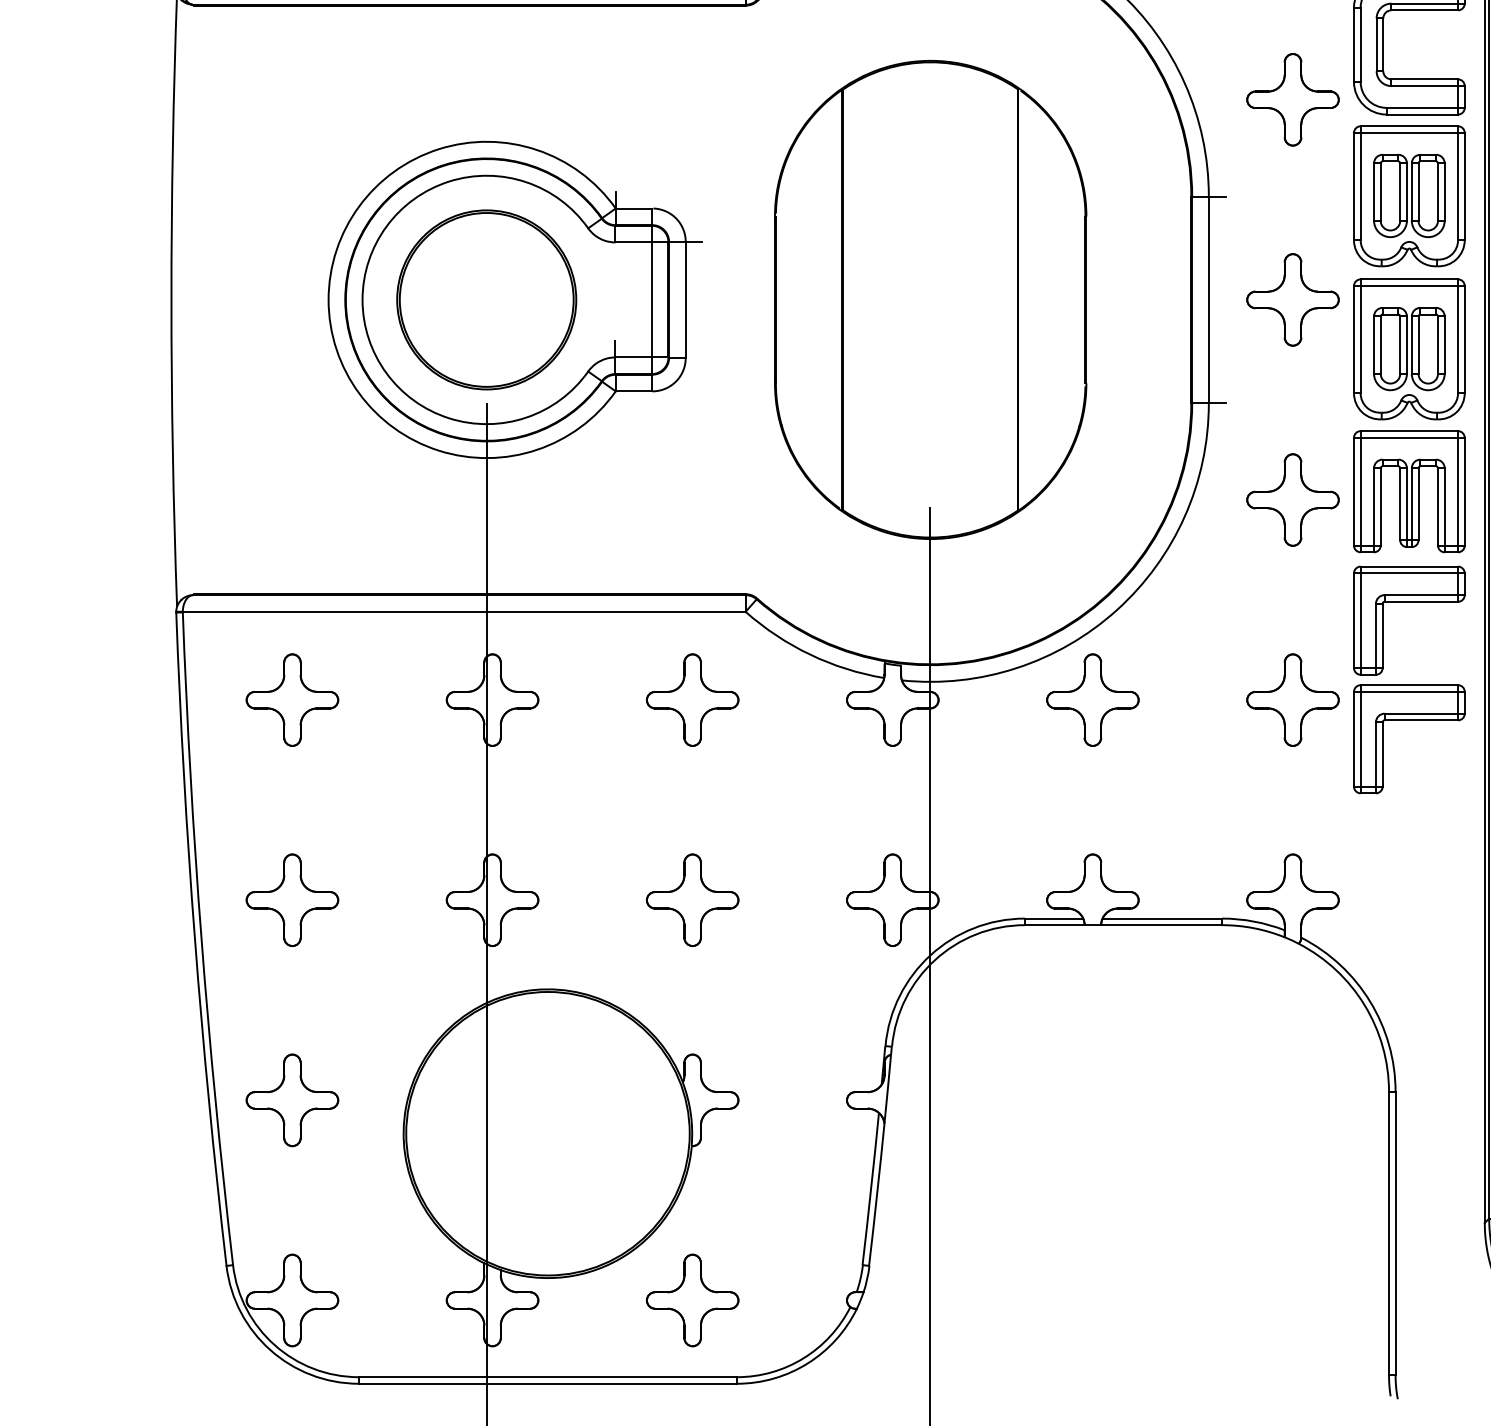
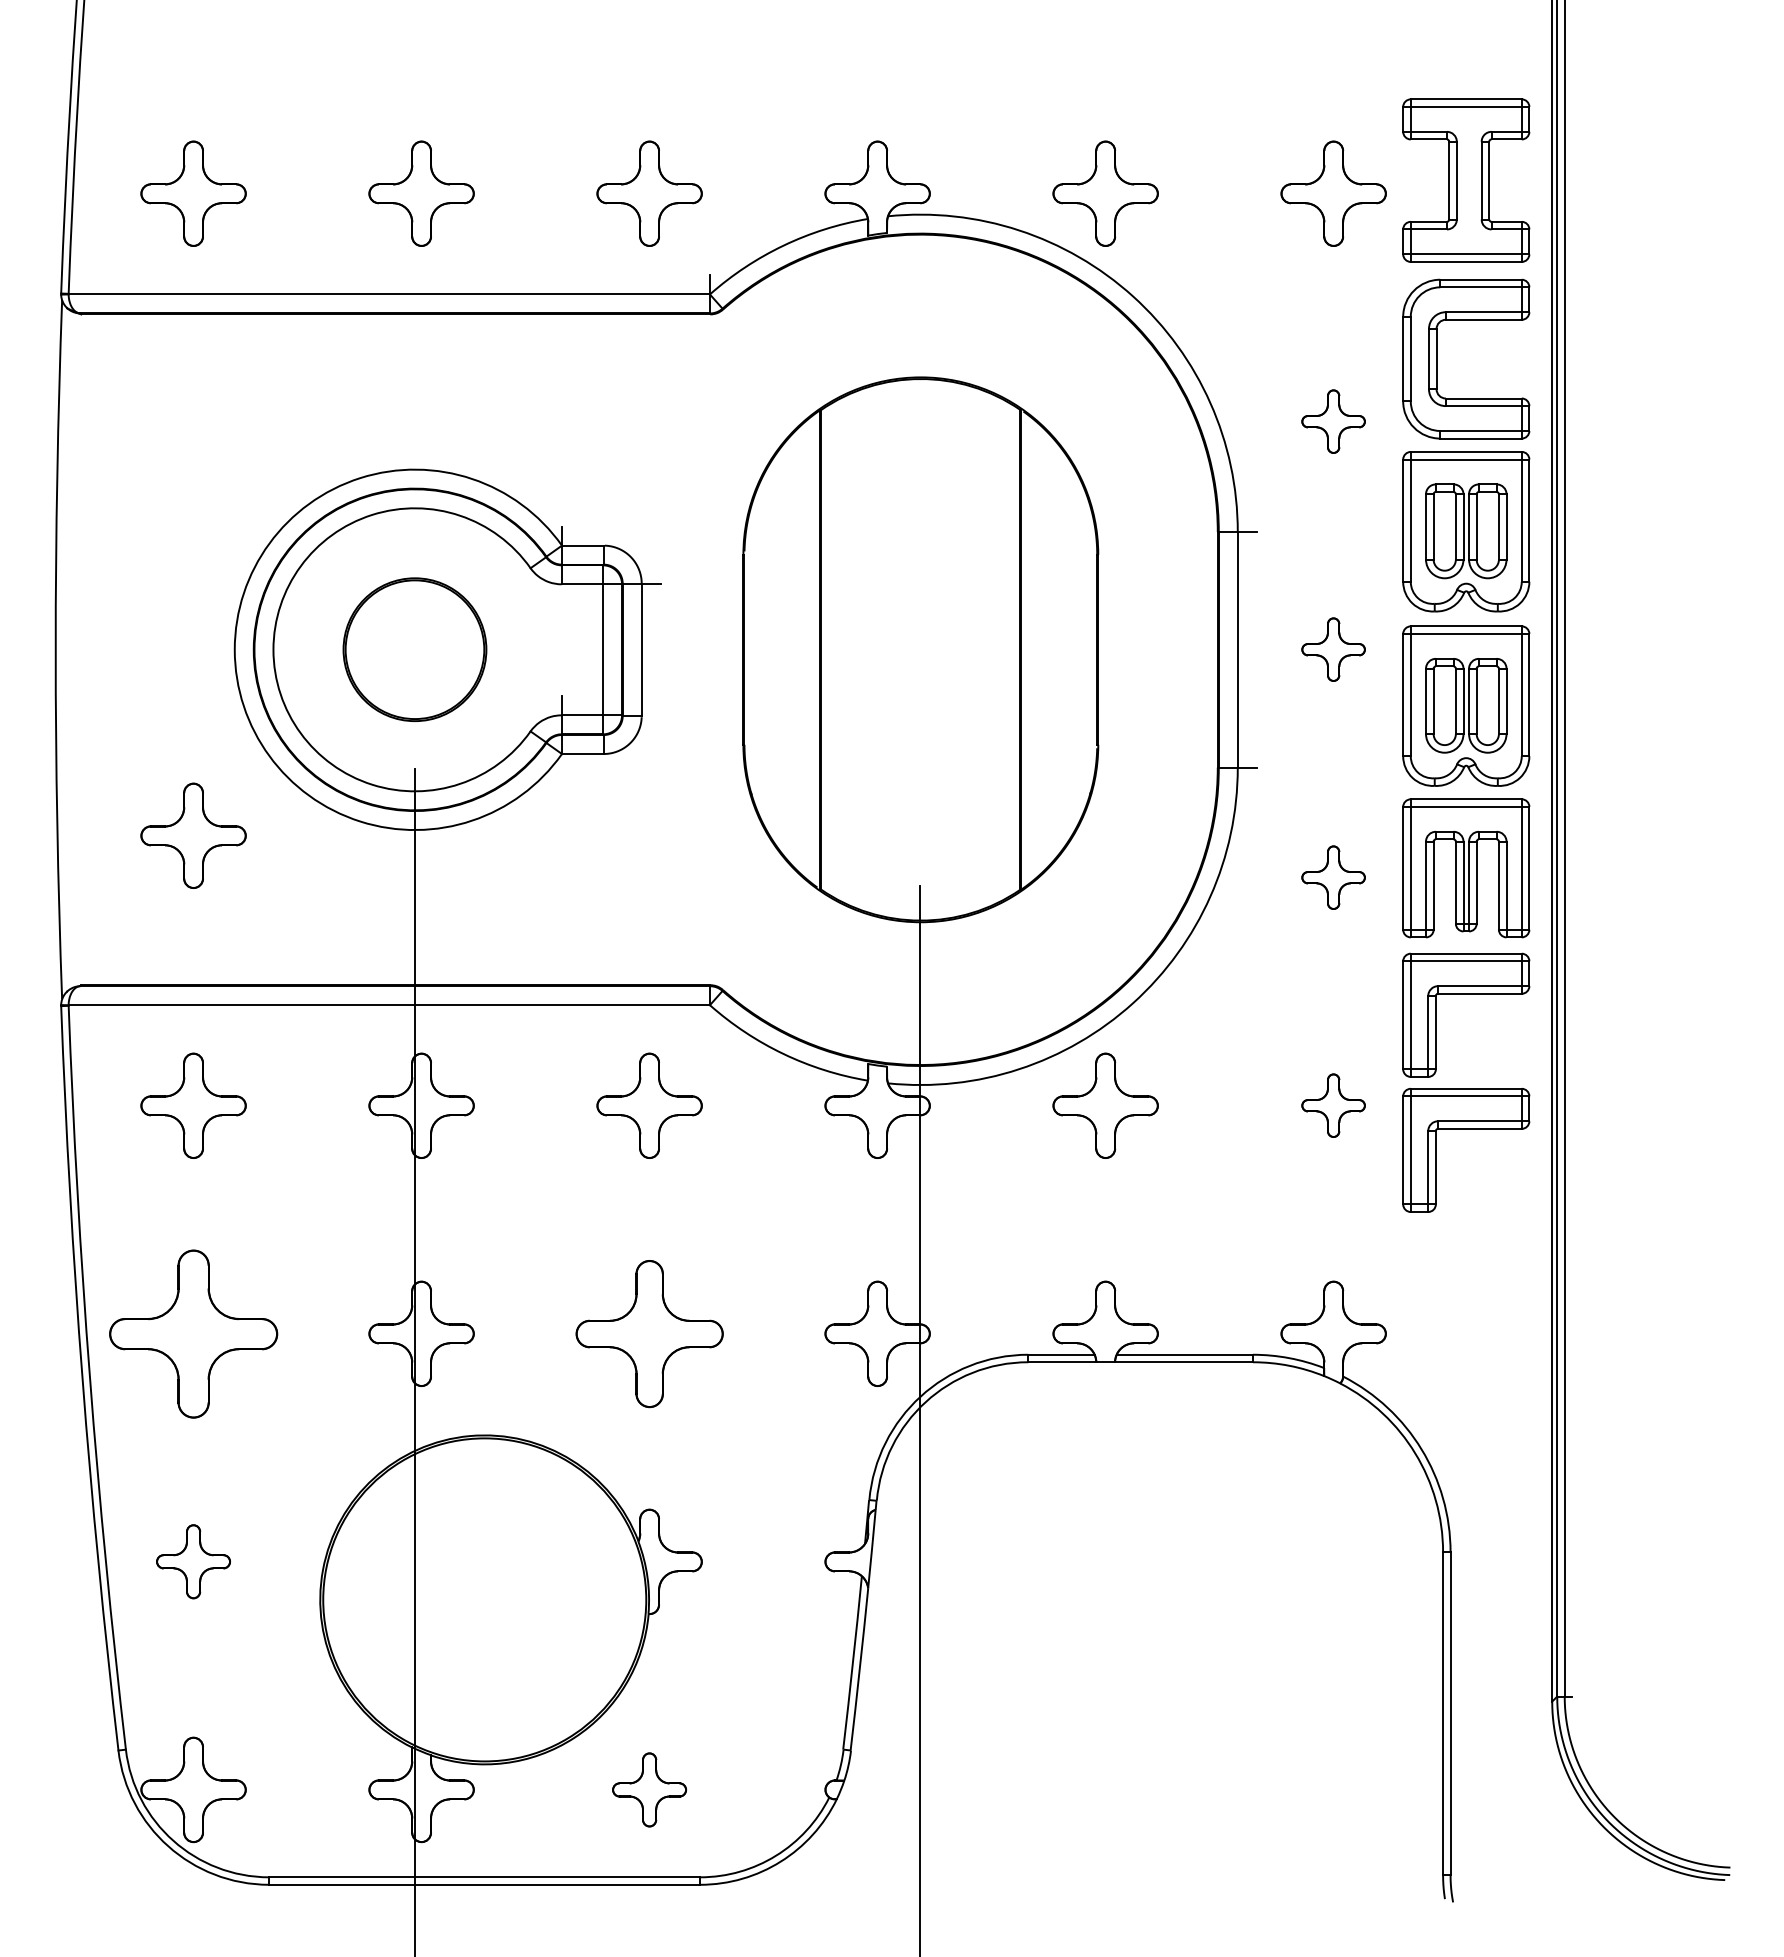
part: (1292, 99) -> (1333, 421), size x0.6
part: (486, 299) -> (414, 649), size x0.7
part: (1292, 299) -> (1333, 649), size x0.6
part: (292, 462) -> (193, 835), added
part: (1292, 499) -> (1333, 877), size x0.6
part: (1292, 699) -> (1333, 1105), size x0.6
part: (292, 899) -> (193, 1333), size x1.6
part: (692, 899) -> (649, 1333), size x1.4
part: (292, 1100) -> (193, 1561), size x0.7
part: (692, 1300) -> (649, 1789), size x0.7

